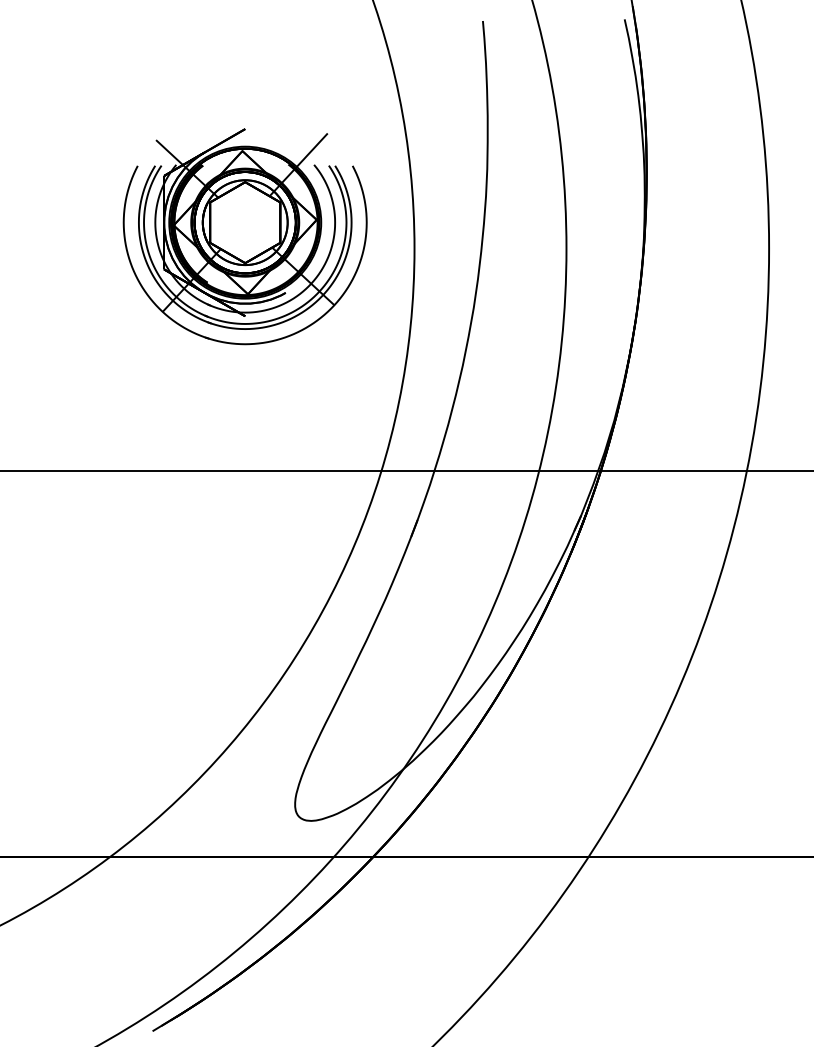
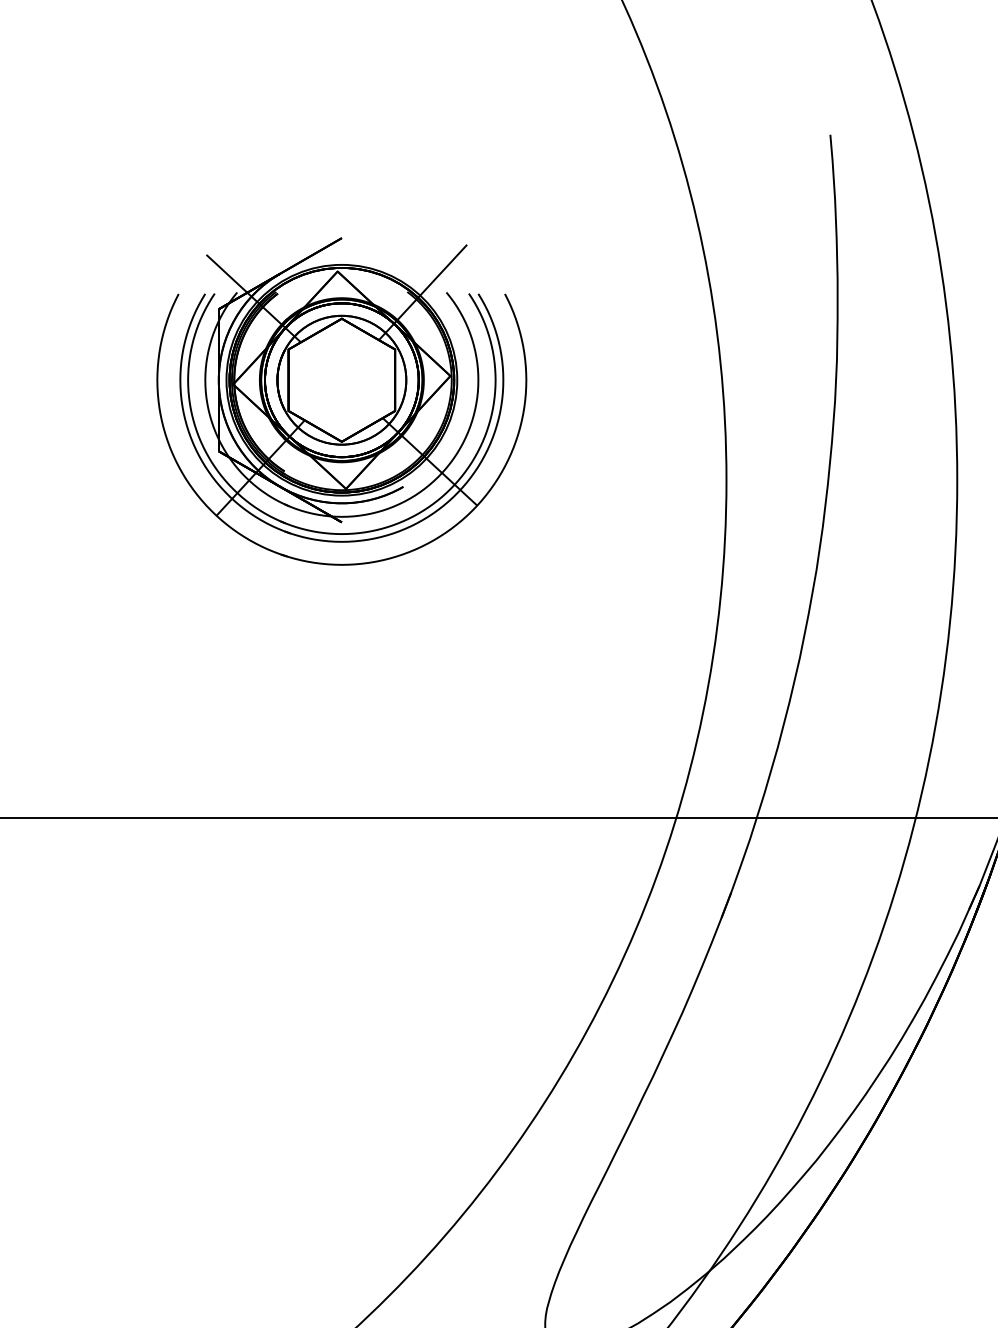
part: (244, 236) -> (340, 401), moved

